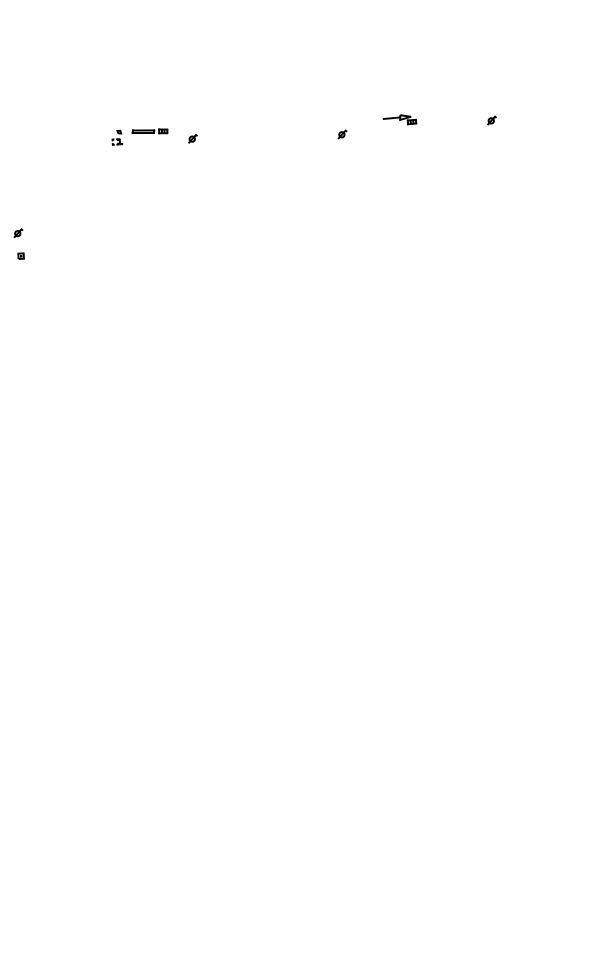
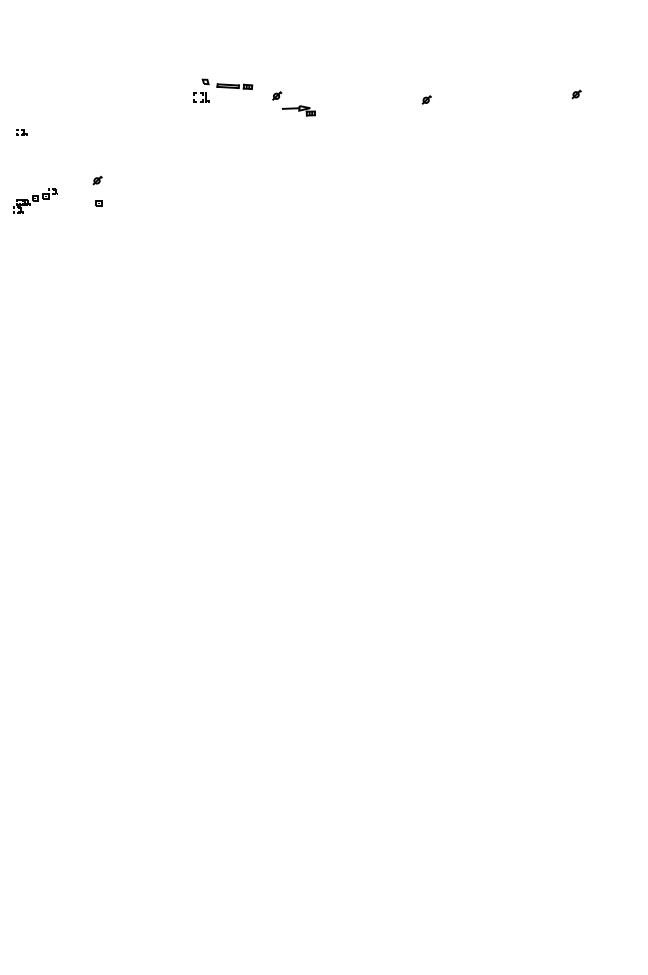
part: (399, 119) -> (298, 110), moved
part: (117, 137) -> (201, 90), size x1.6

